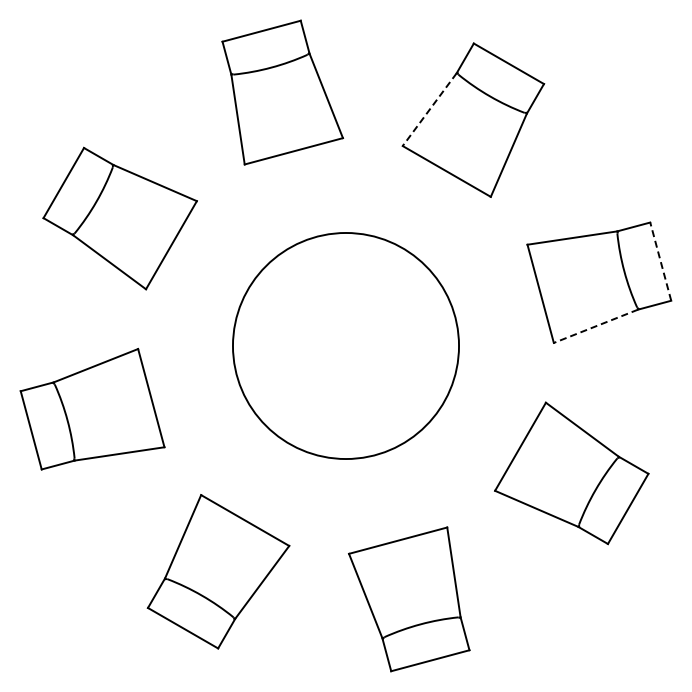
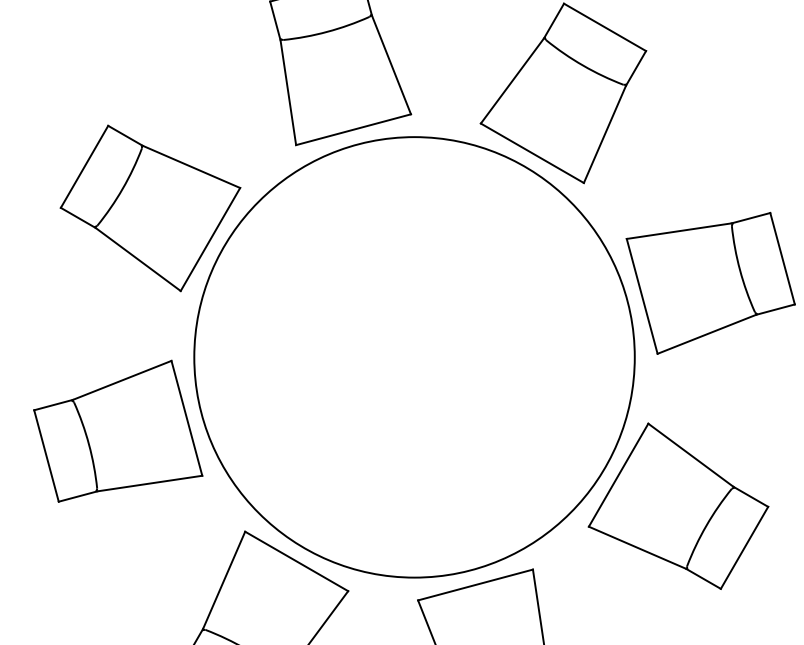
line: (429, 110) -> (512, 81), dashed -> solid
line: (660, 261) -> (782, 258), dashed -> solid
line: (595, 326) -> (706, 334), dashed -> solid
circle: (345, 345) -> (413, 356), size x1.67

